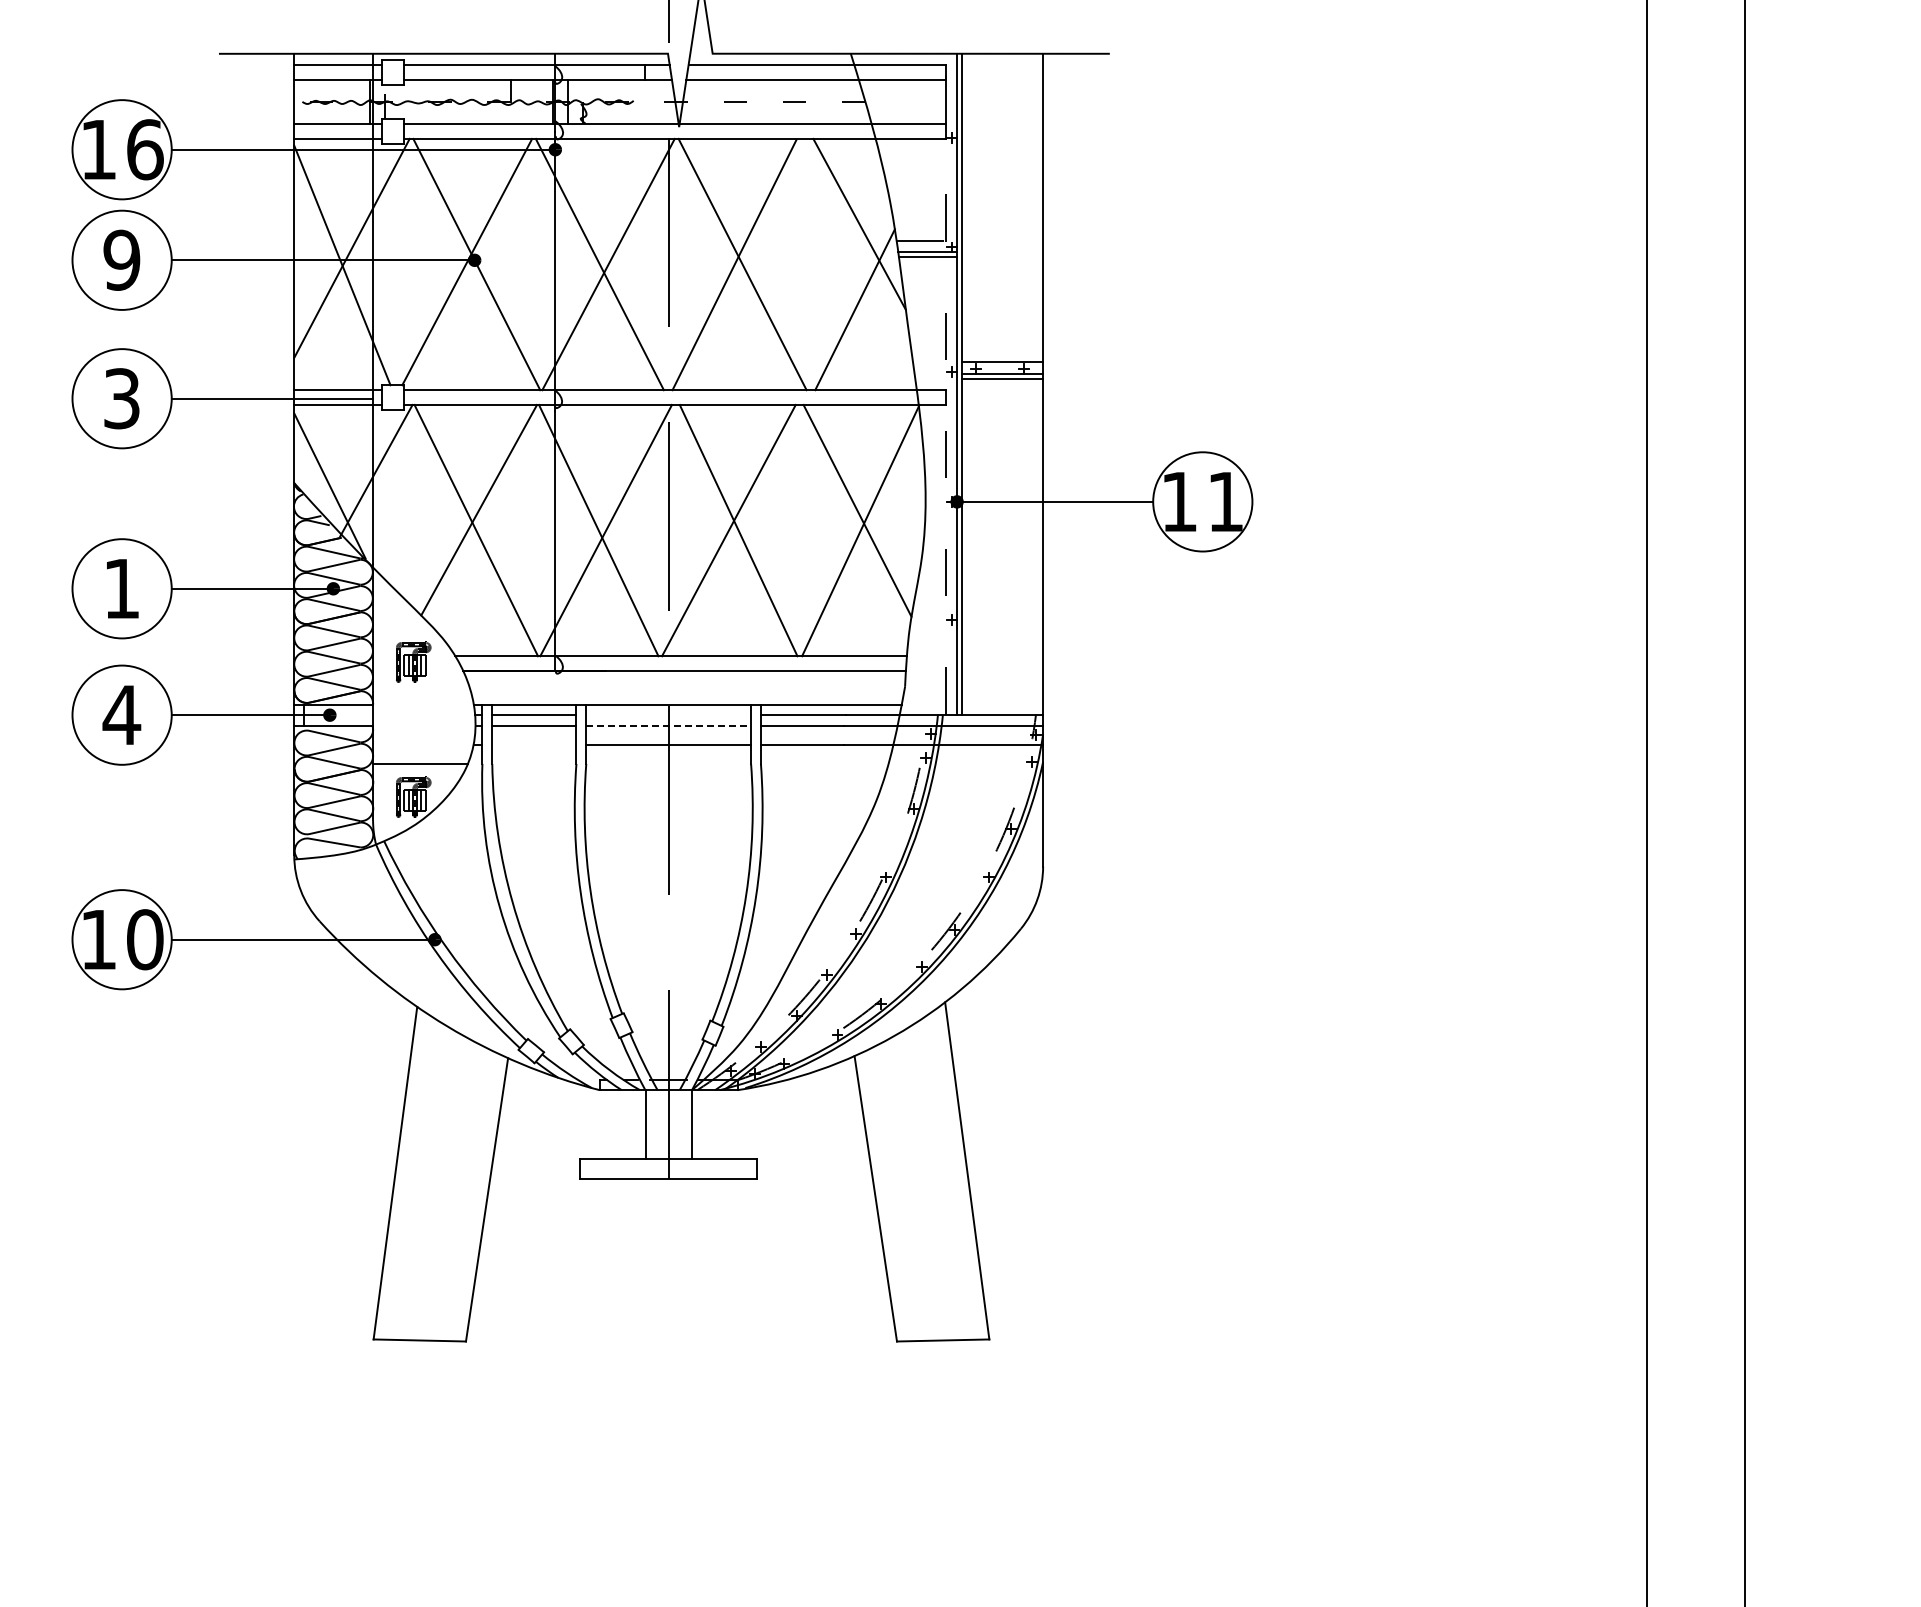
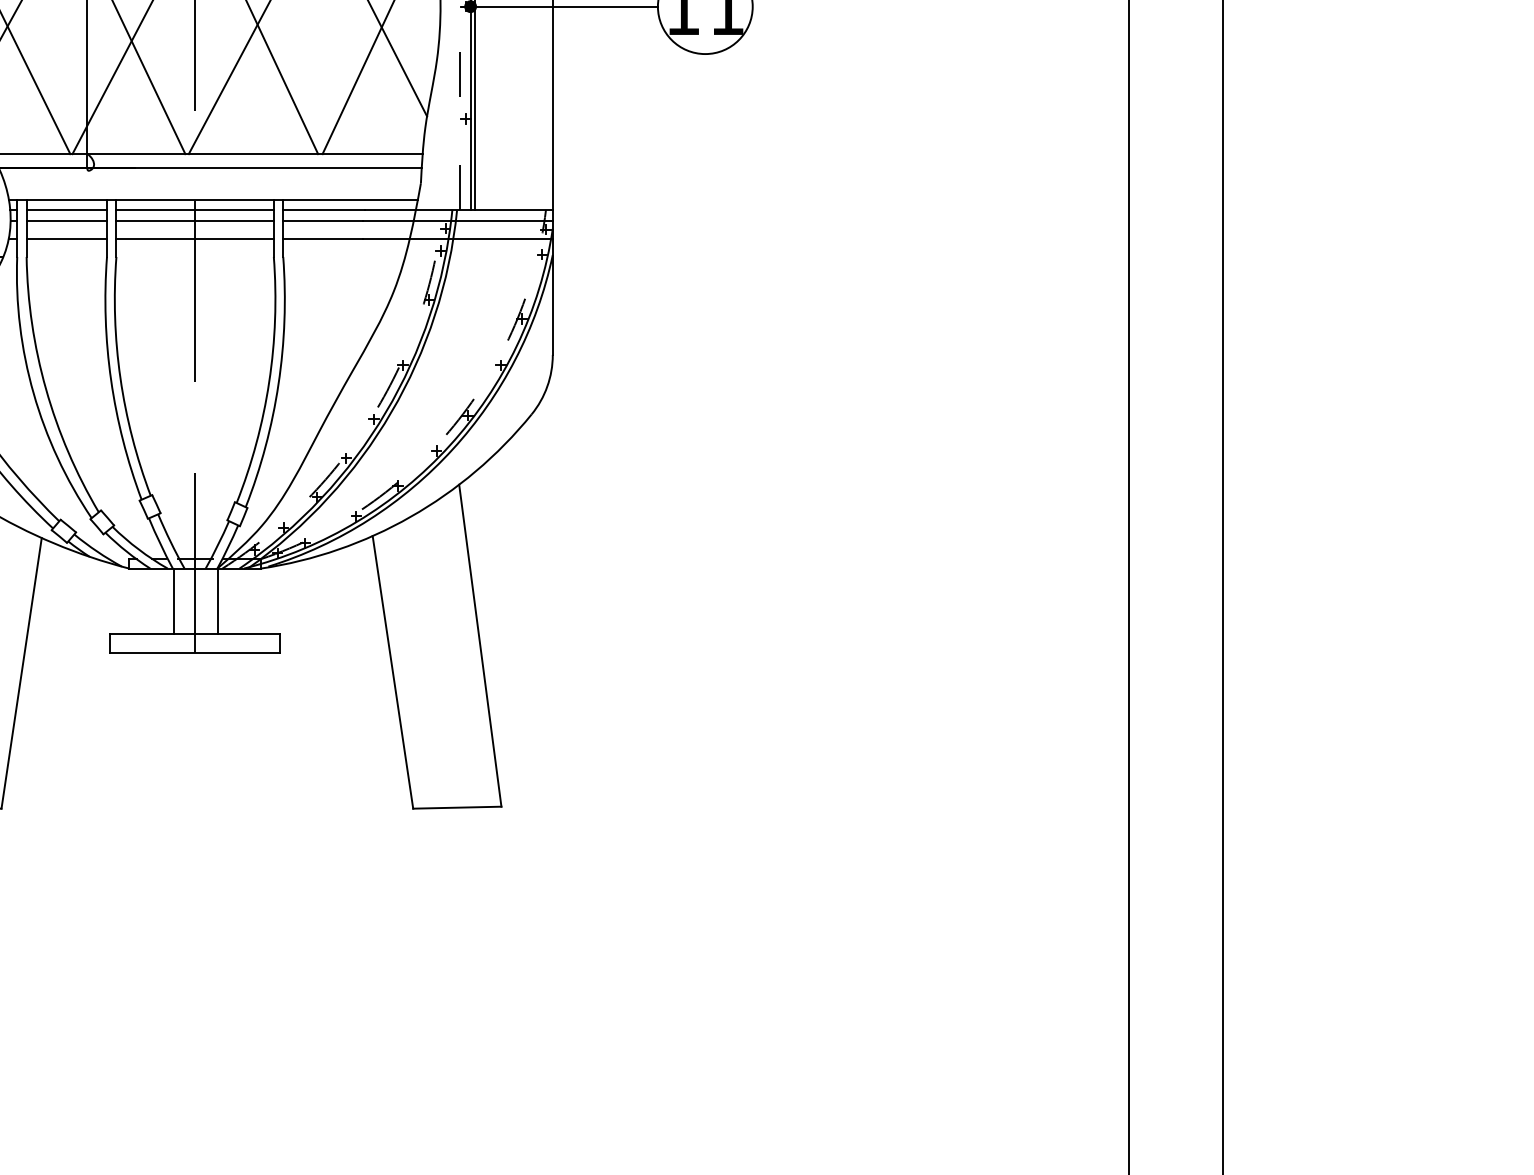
line: (668, 714) -> (194, 209), added
line: (669, 725) -> (195, 220), dashed -> solid
line: (534, 744) -> (66, 238), added

